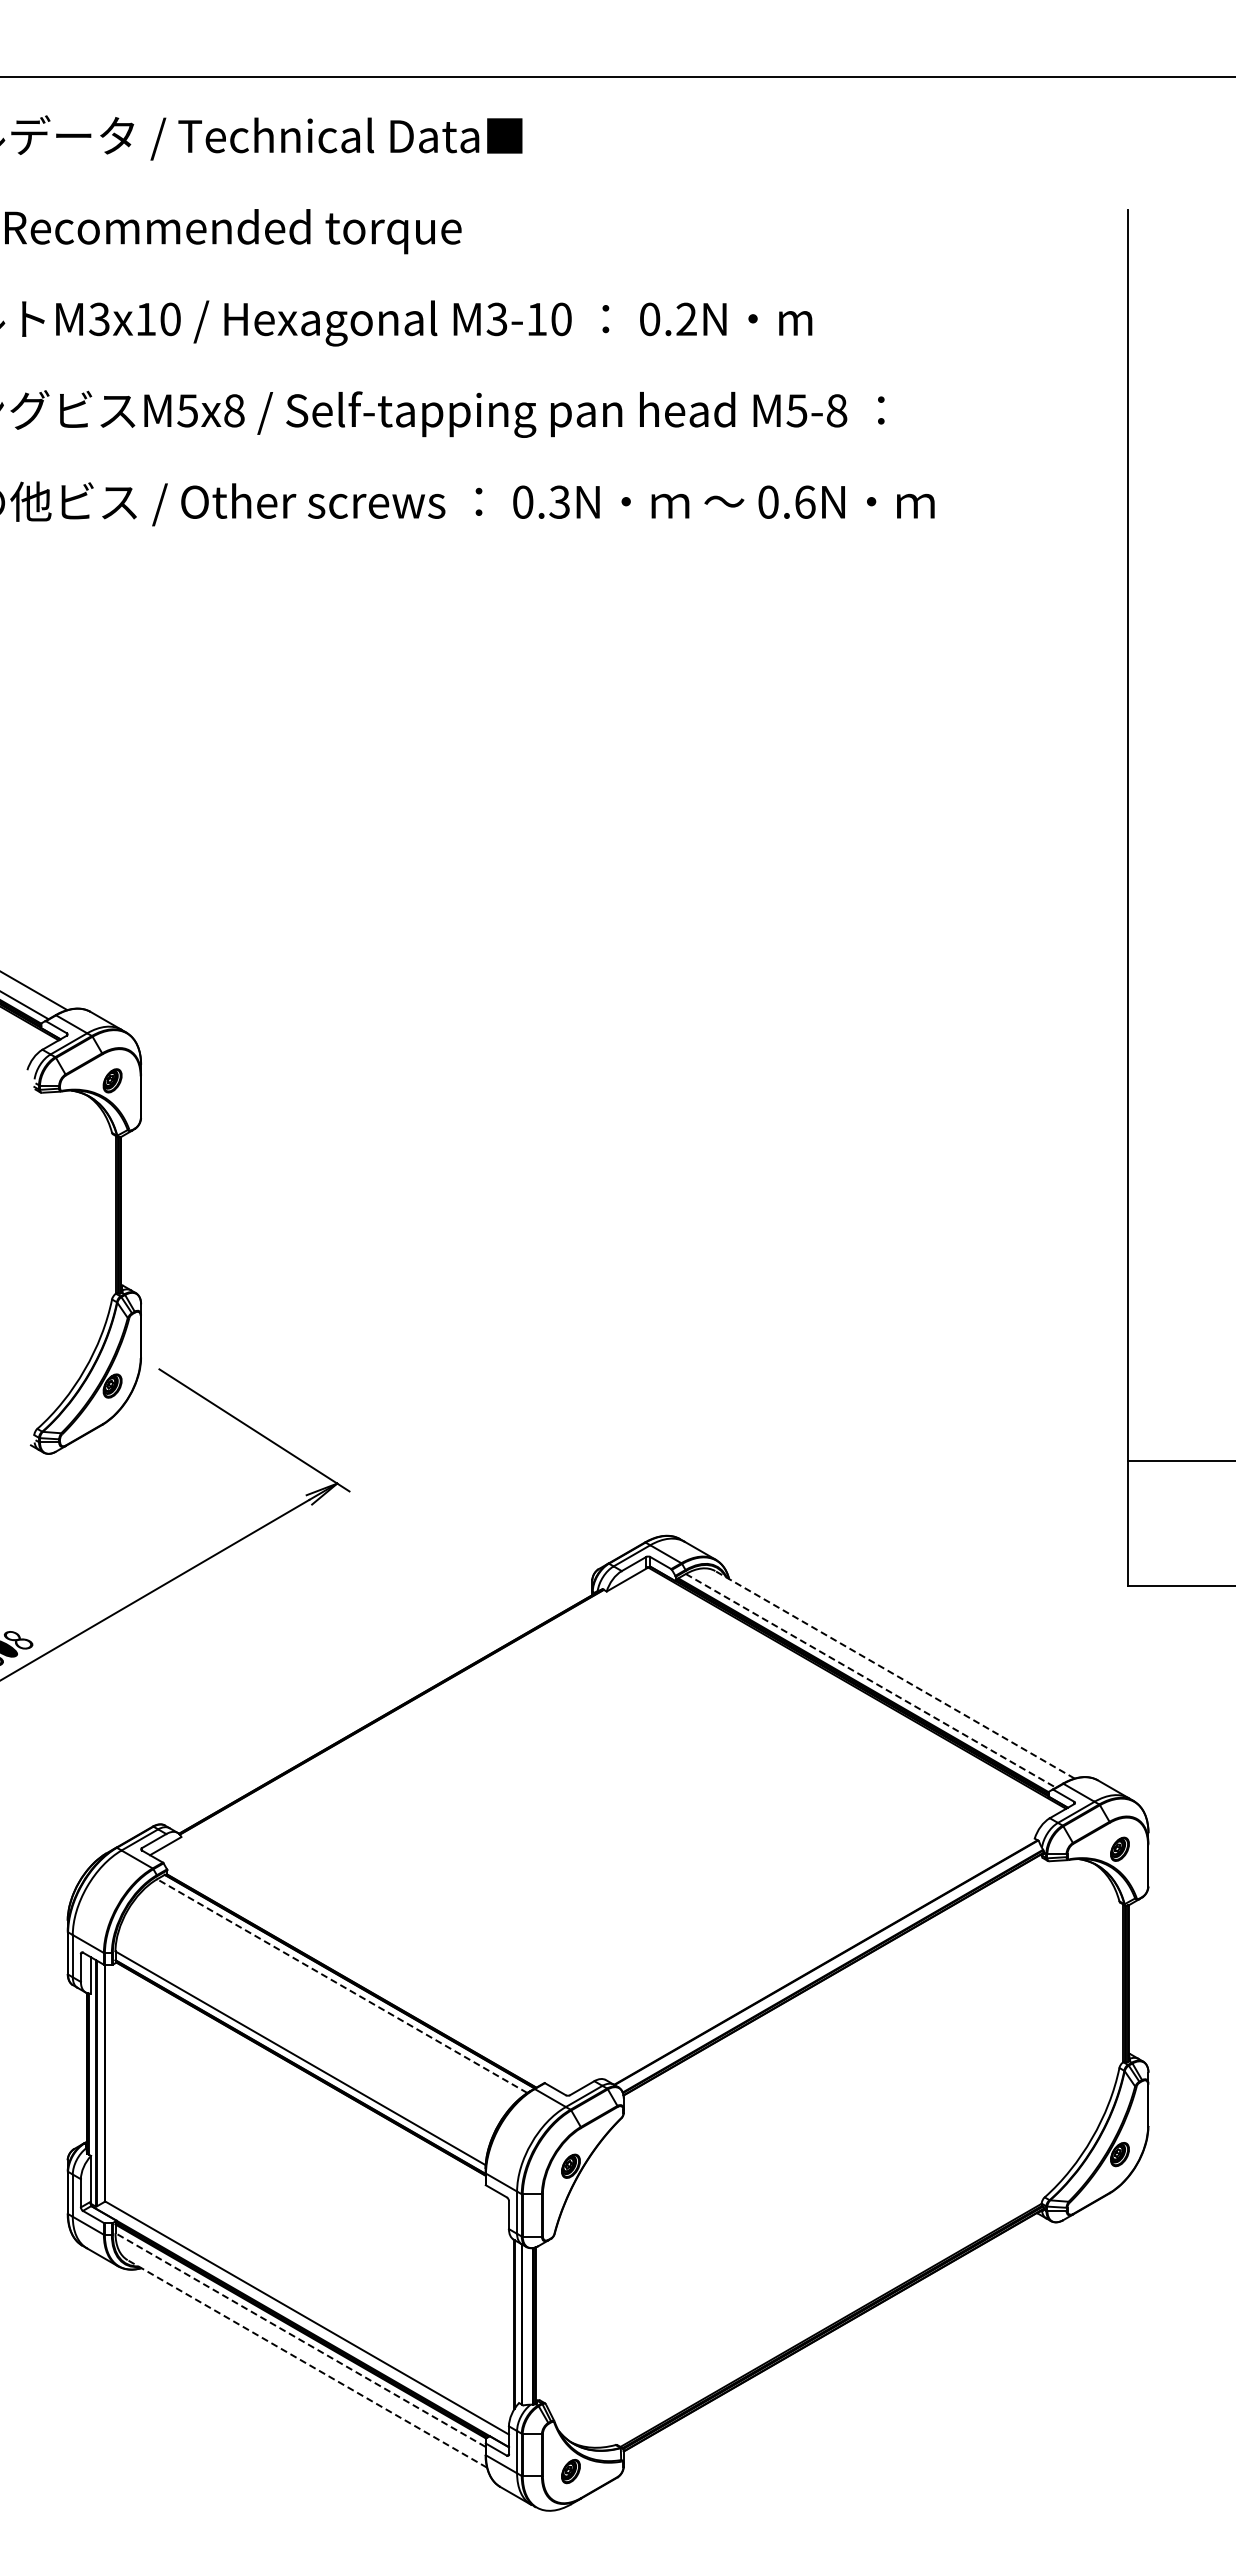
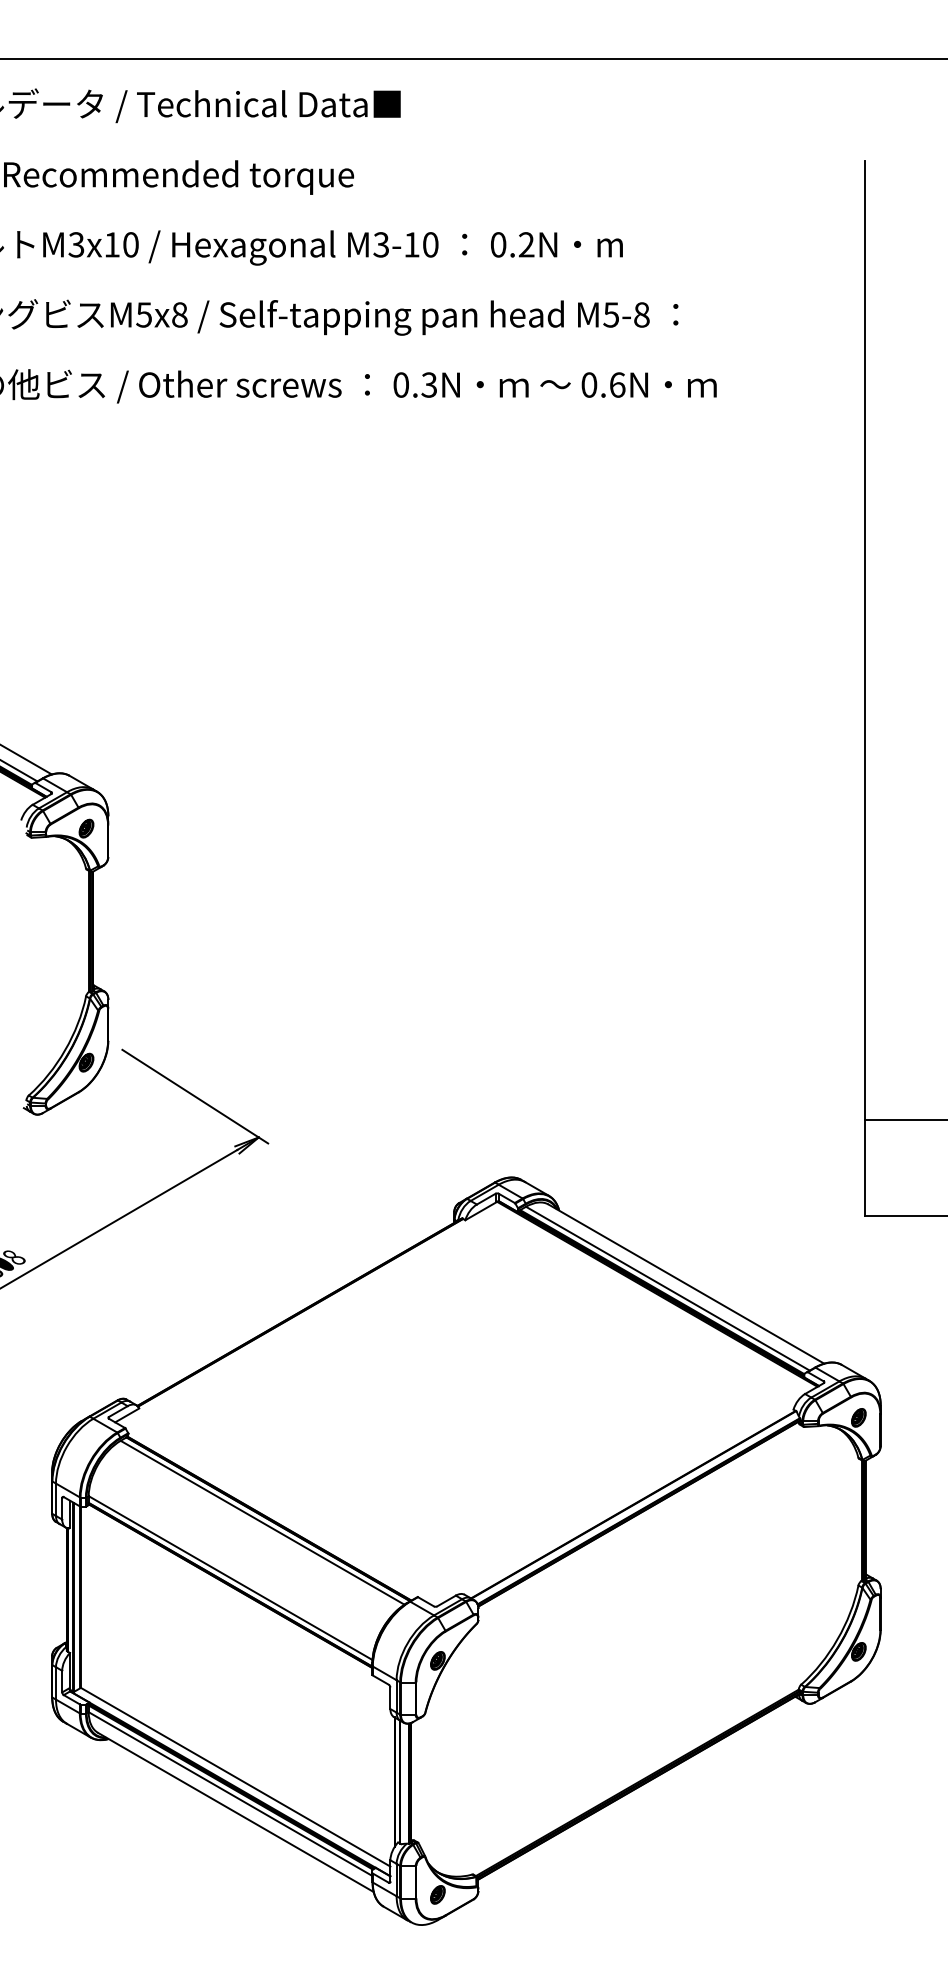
line: (894, 1674) -> (685, 1283), dashed -> solid
line: (870, 1680) -> (667, 1288), dashed -> solid
line: (342, 1986) -> (262, 1523), dashed -> solid
line: (300, 2340) -> (230, 1794), dashed -> solid
line: (306, 2363) -> (235, 1812), dashed -> solid

